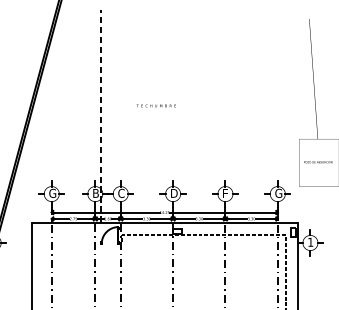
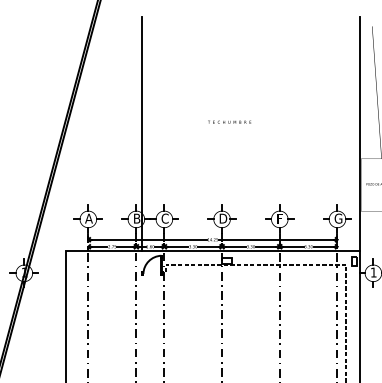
text: (156, 105) -> (229, 121), moved
line: (100, 116) -> (142, 133), dashed -> solid
line: (297, 116) -> (359, 133), added
text: (52, 193) -> (89, 218), G -> A

